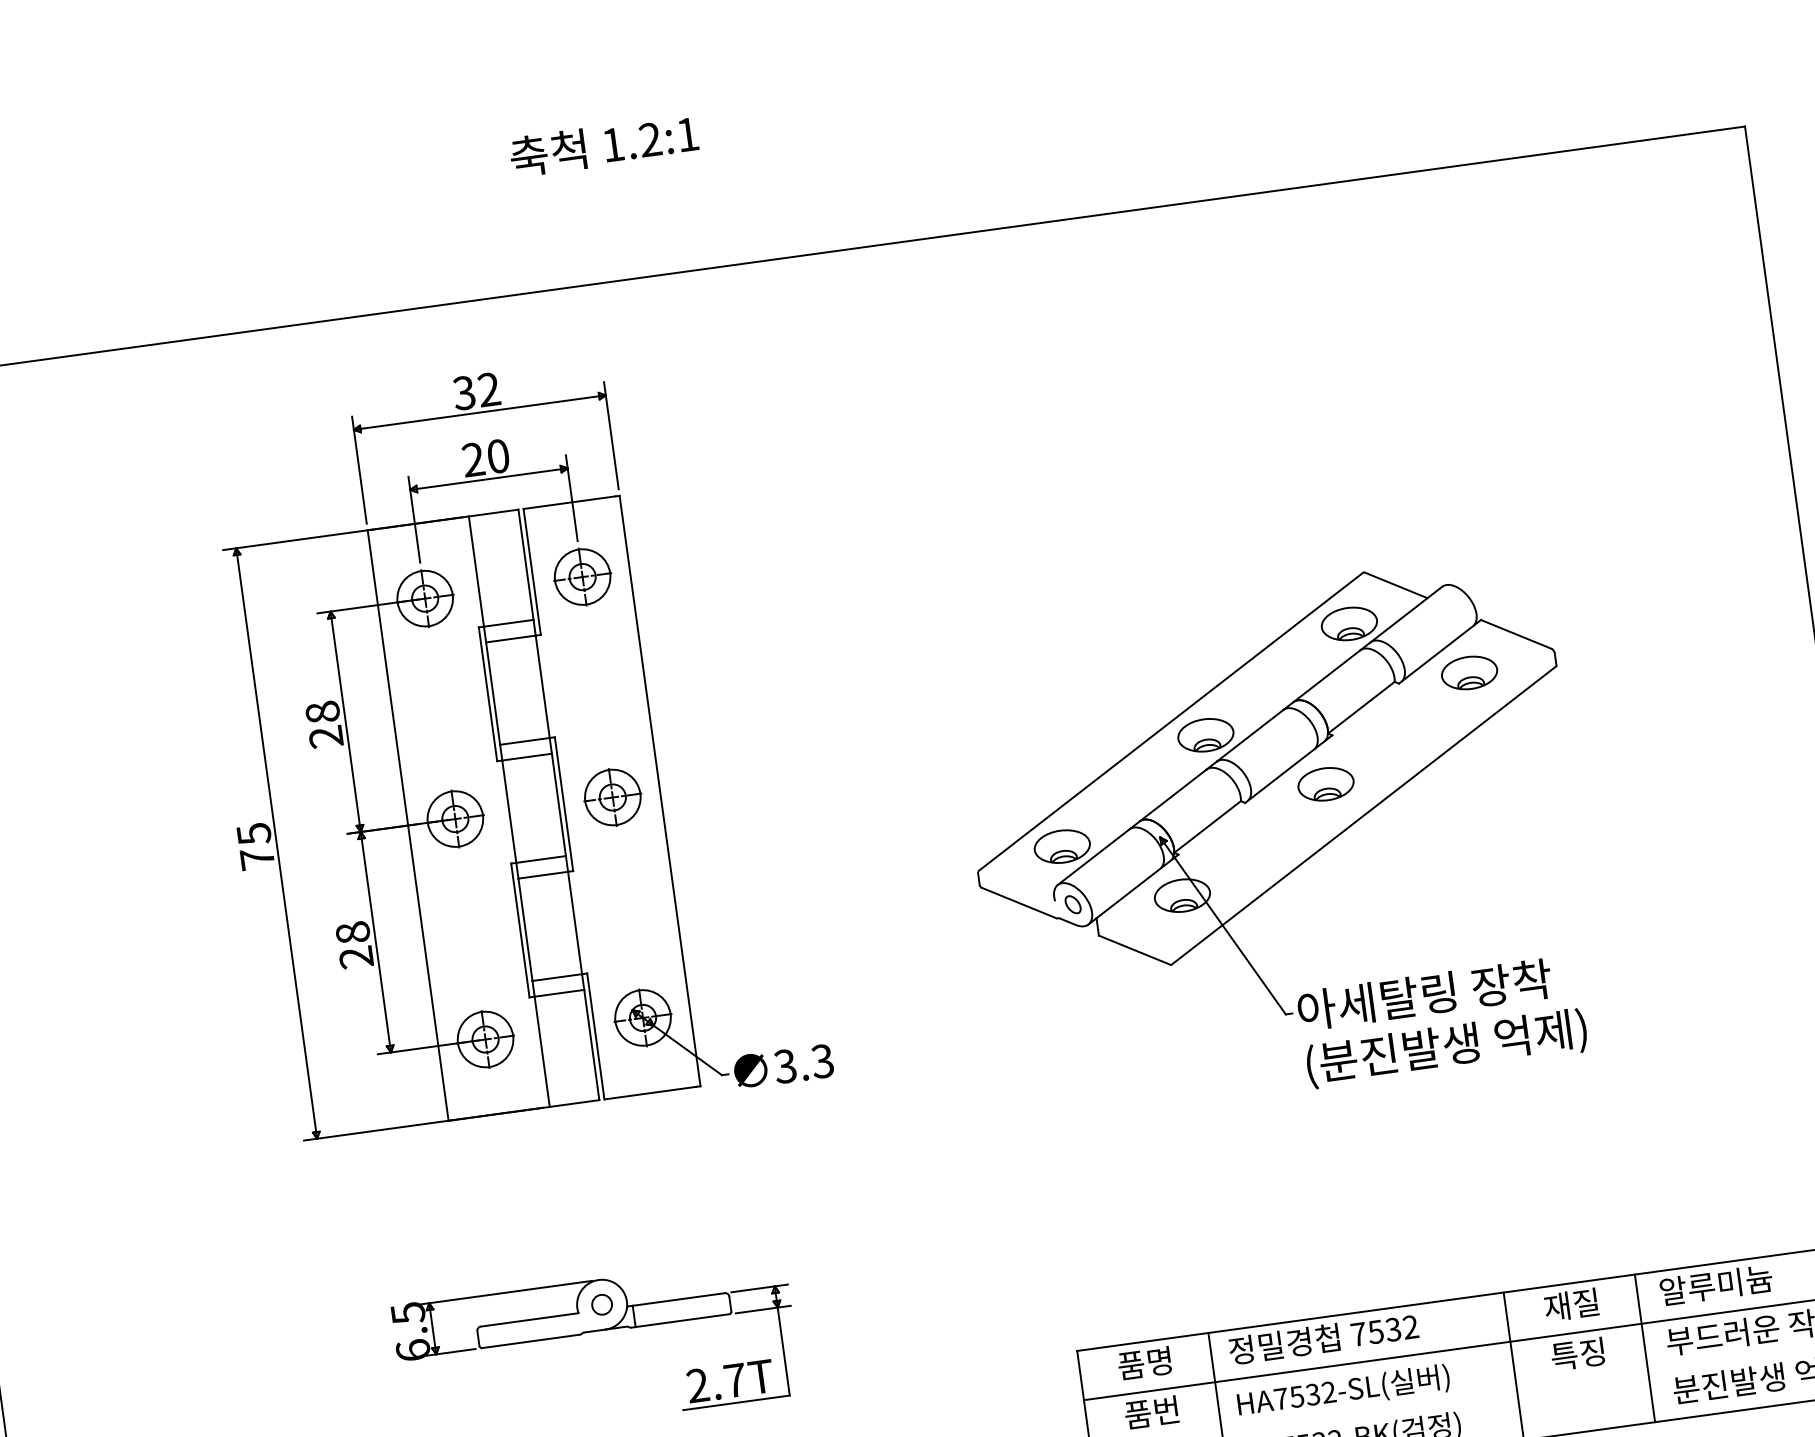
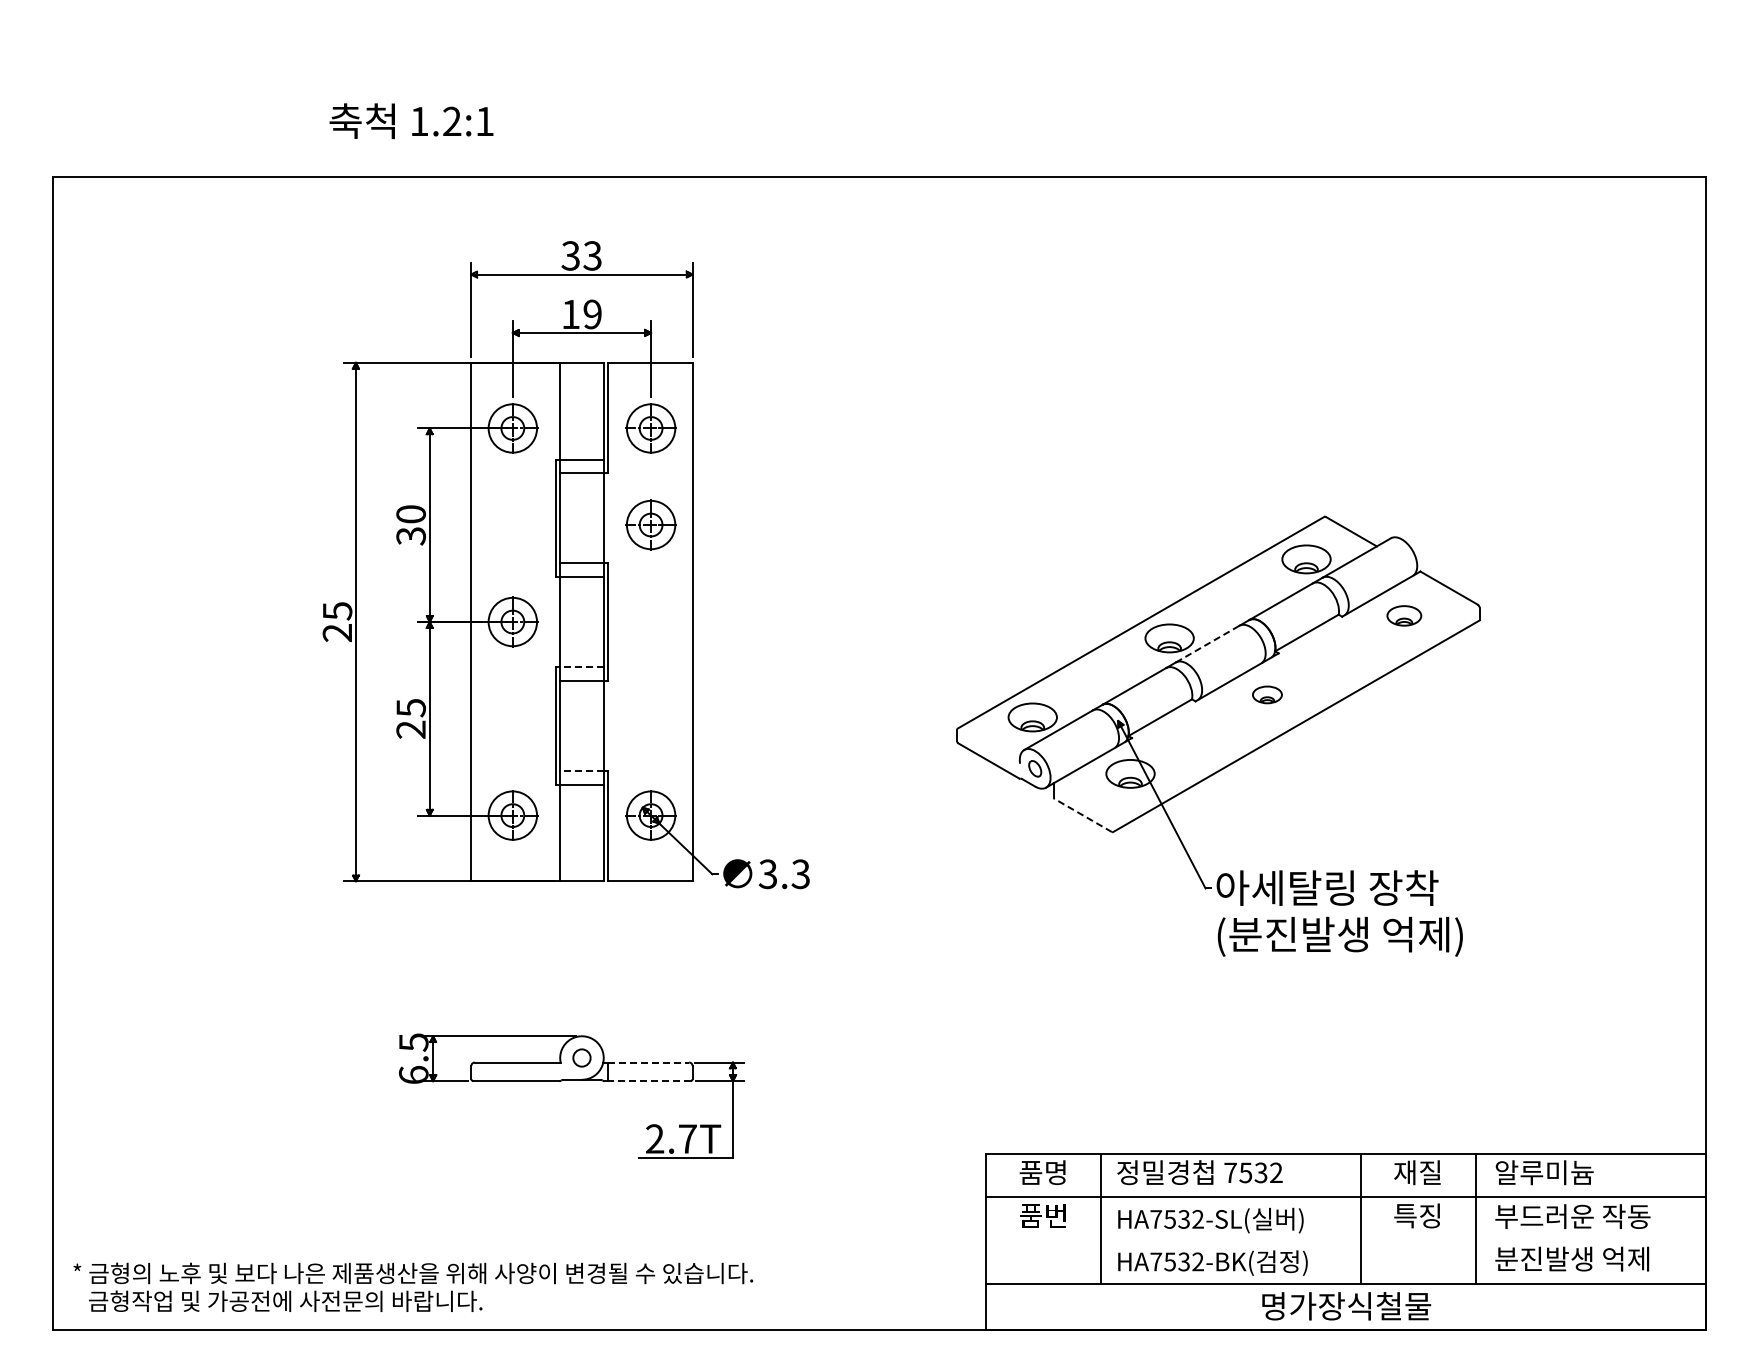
text: (603, 144) -> (411, 120), moved
text: (488, 389) -> (592, 255), 32 -> 33
text: (485, 458) -> (581, 314), 20 -> 19
part: (1469, 672) -> (1404, 615), size x0.7
text: (323, 725) -> (410, 525), 28 -> 30
line: (1249, 736) -> (1207, 644), solid -> dashed
part: (1326, 783) -> (1267, 694), size x0.6
part: (612, 796) -> (650, 524), moved
text: (256, 858) -> (336, 632), 75 -> 25
line: (540, 858) -> (581, 666), solid -> dashed
text: (352, 932) -> (410, 707), 28 -> 25
line: (1134, 950) -> (1082, 815), solid -> dashed
line: (556, 977) -> (581, 770), solid -> dashed
line: (679, 1299) -> (649, 1062), solid -> dashed
line: (681, 1321) -> (648, 1081), solid -> dashed

